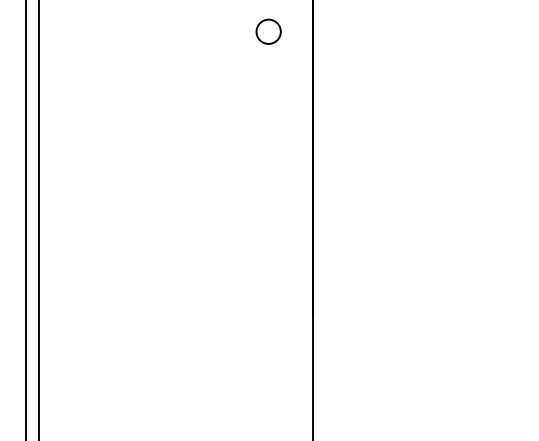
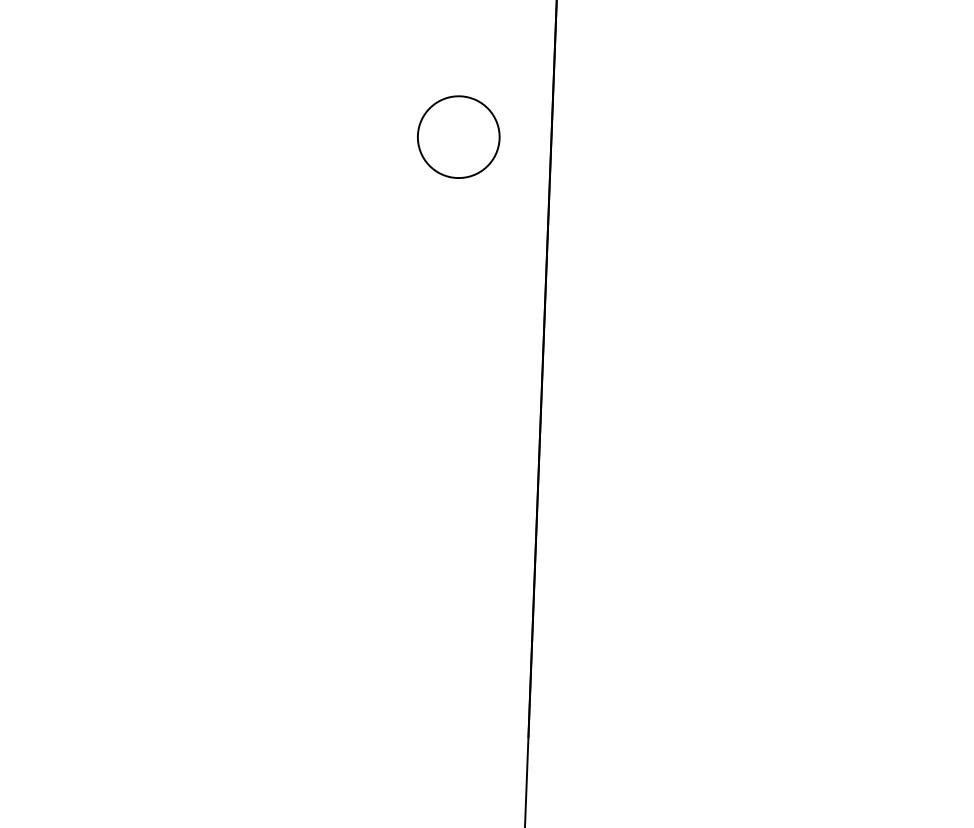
circle: (268, 31) -> (458, 136), size x1.6

